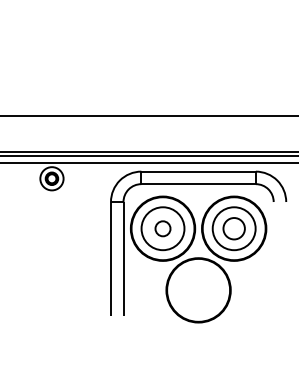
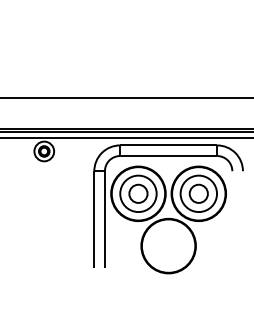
part: (162, 228) -> (138, 193), size x1.43

